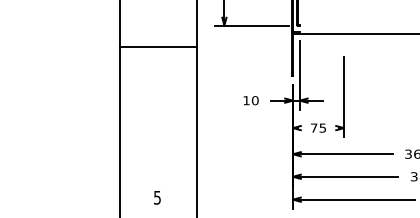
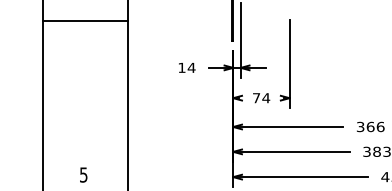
line: (158, 46) -> (84, 21), moved
text: (254, 100) -> (190, 67), 10 -> 14
text: (322, 127) -> (265, 97), 75 -> 74

